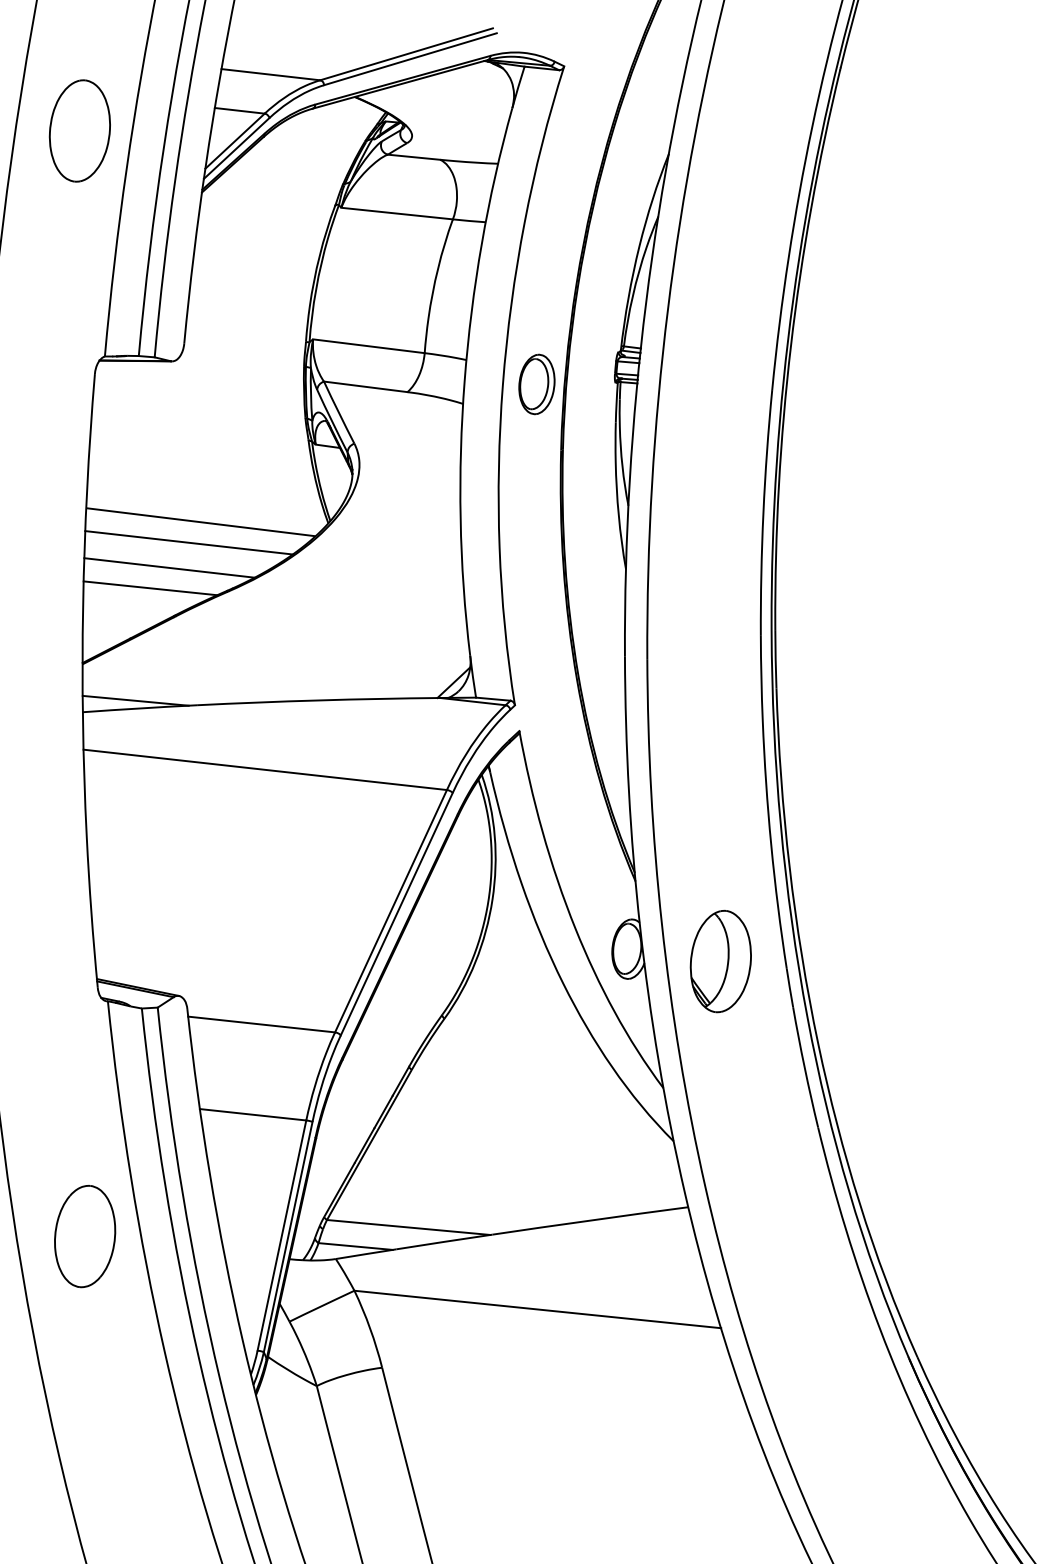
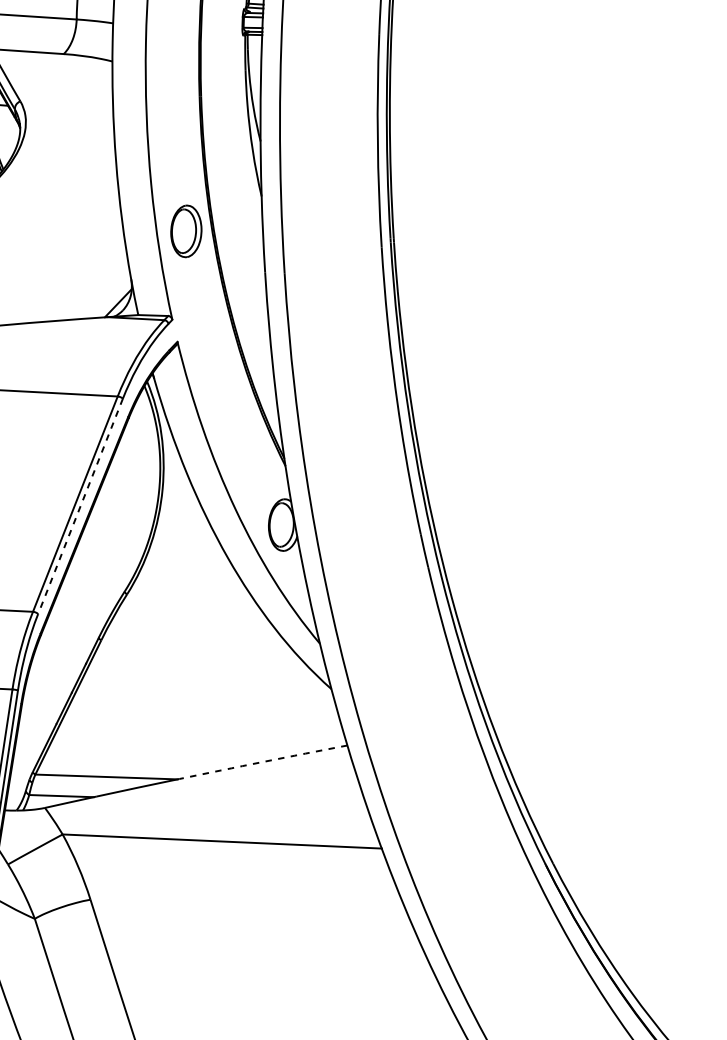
part: (536, 384) -> (185, 231), moved
line: (396, 914) -> (80, 506), solid -> dashed
part: (720, 961) -> (363, 531), removed
arc: (590, 1220) -> (263, 761), solid -> dashed

